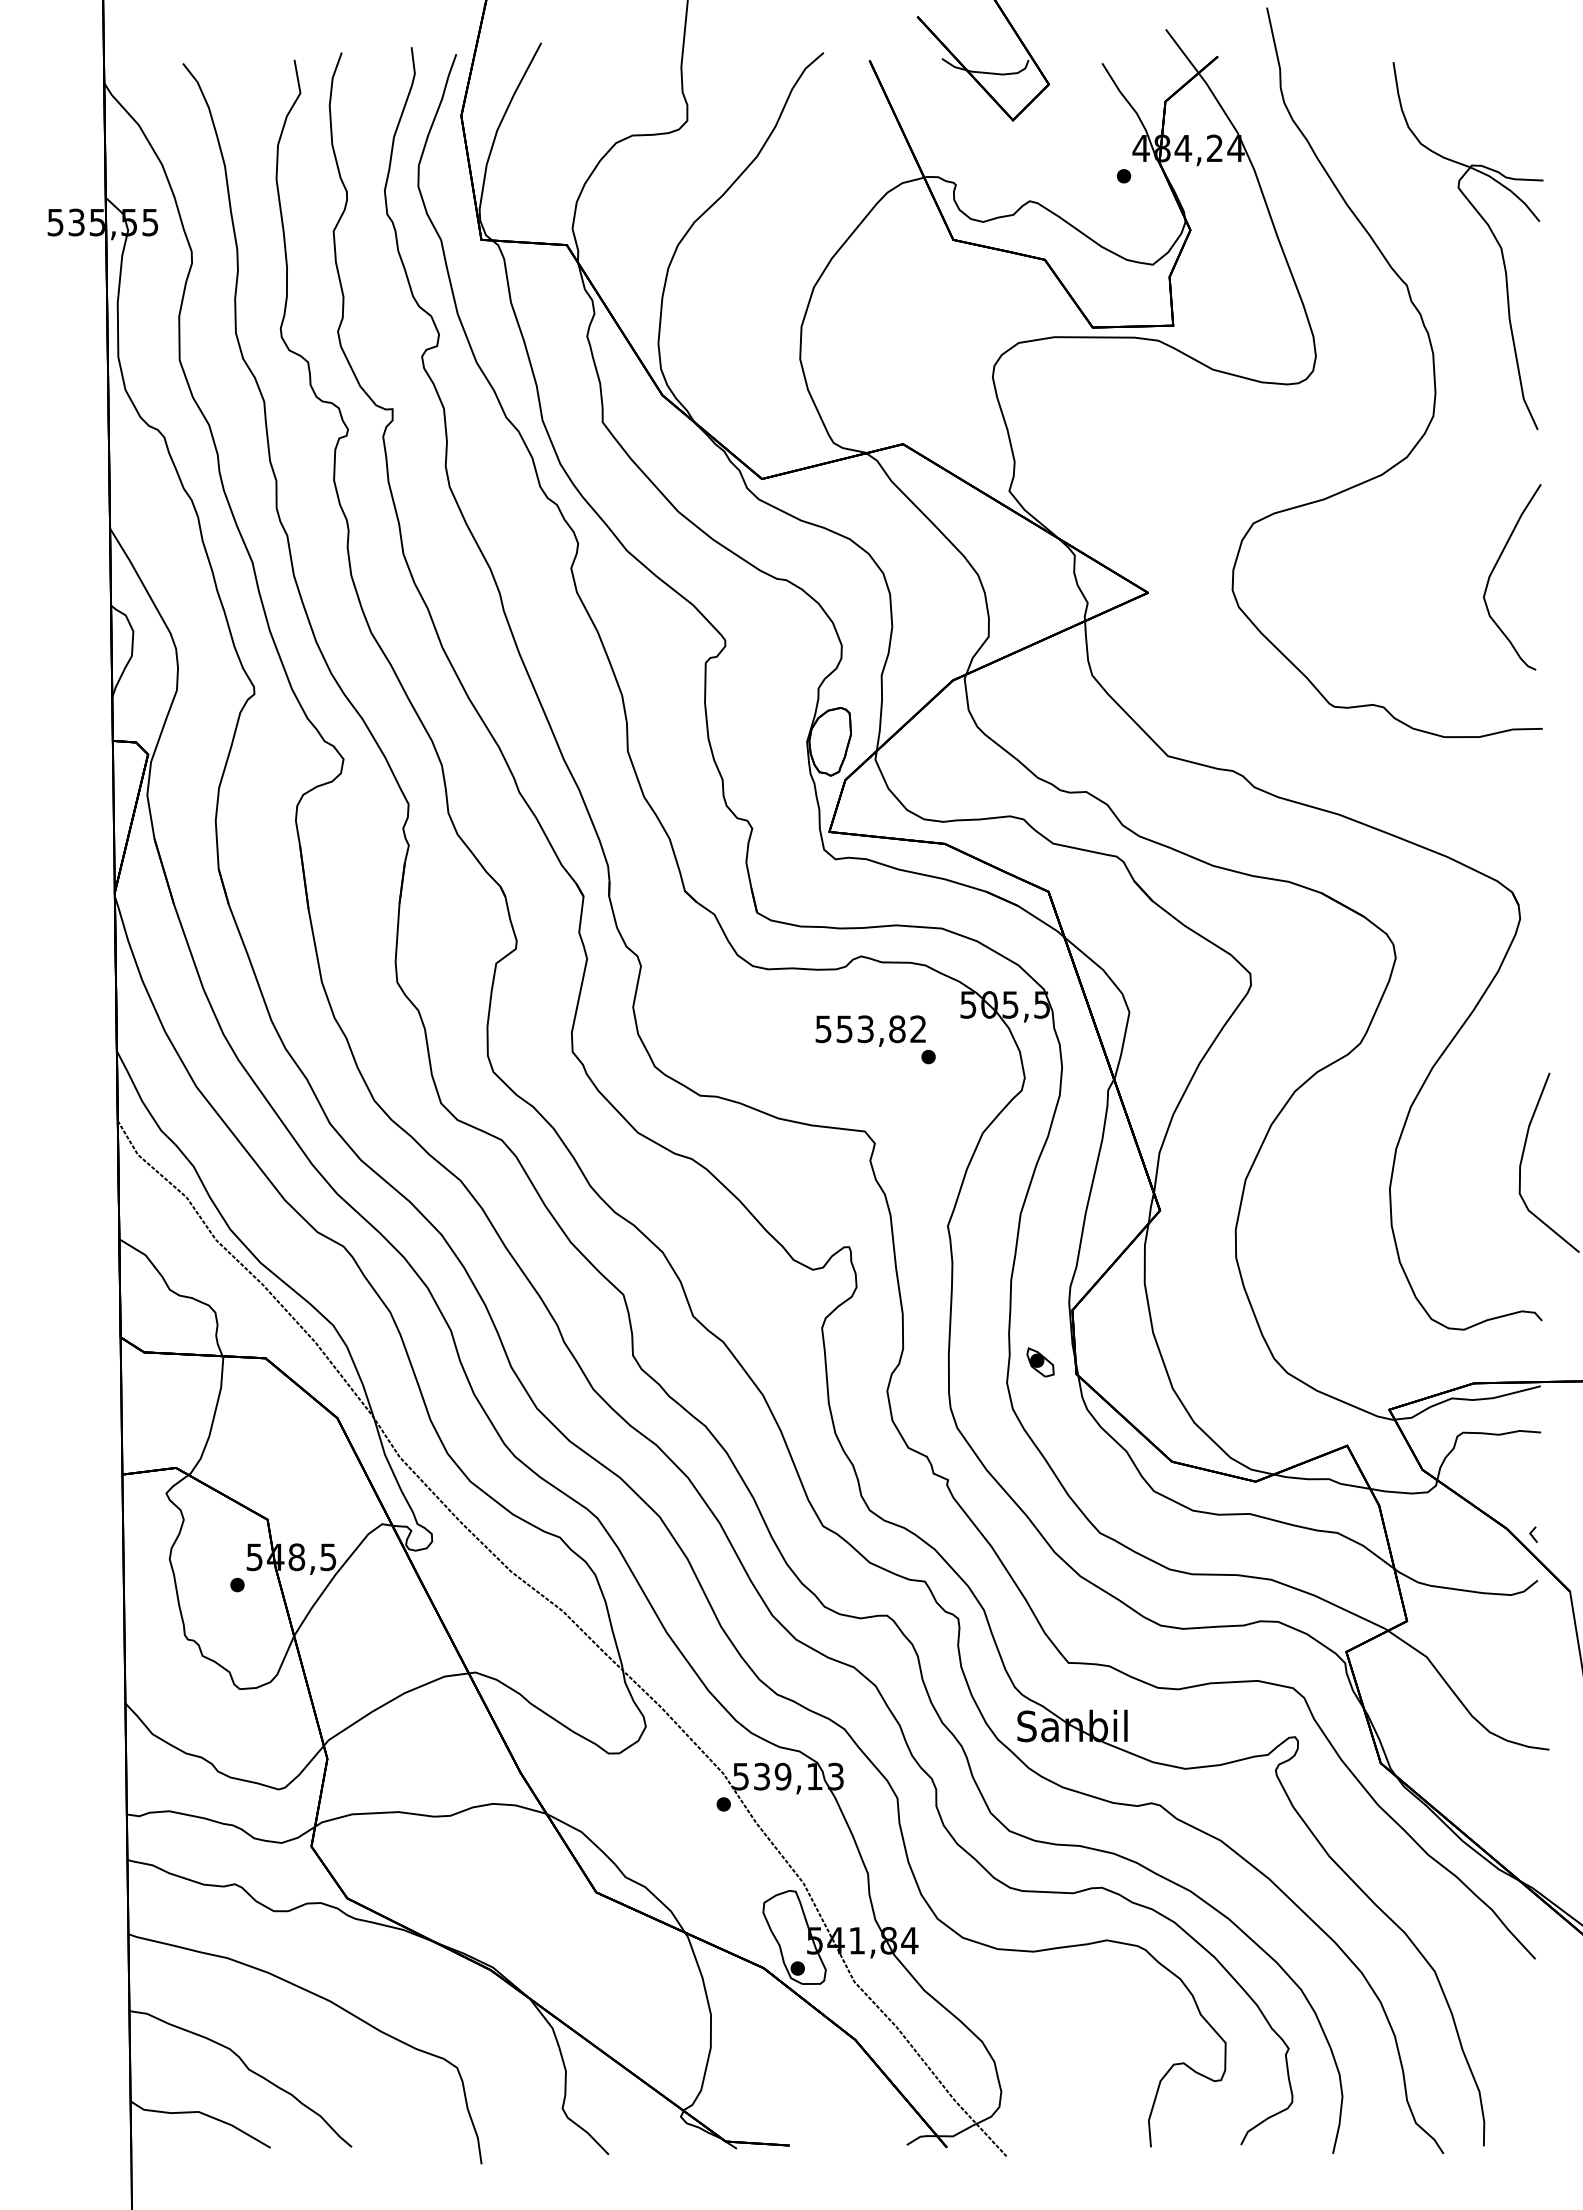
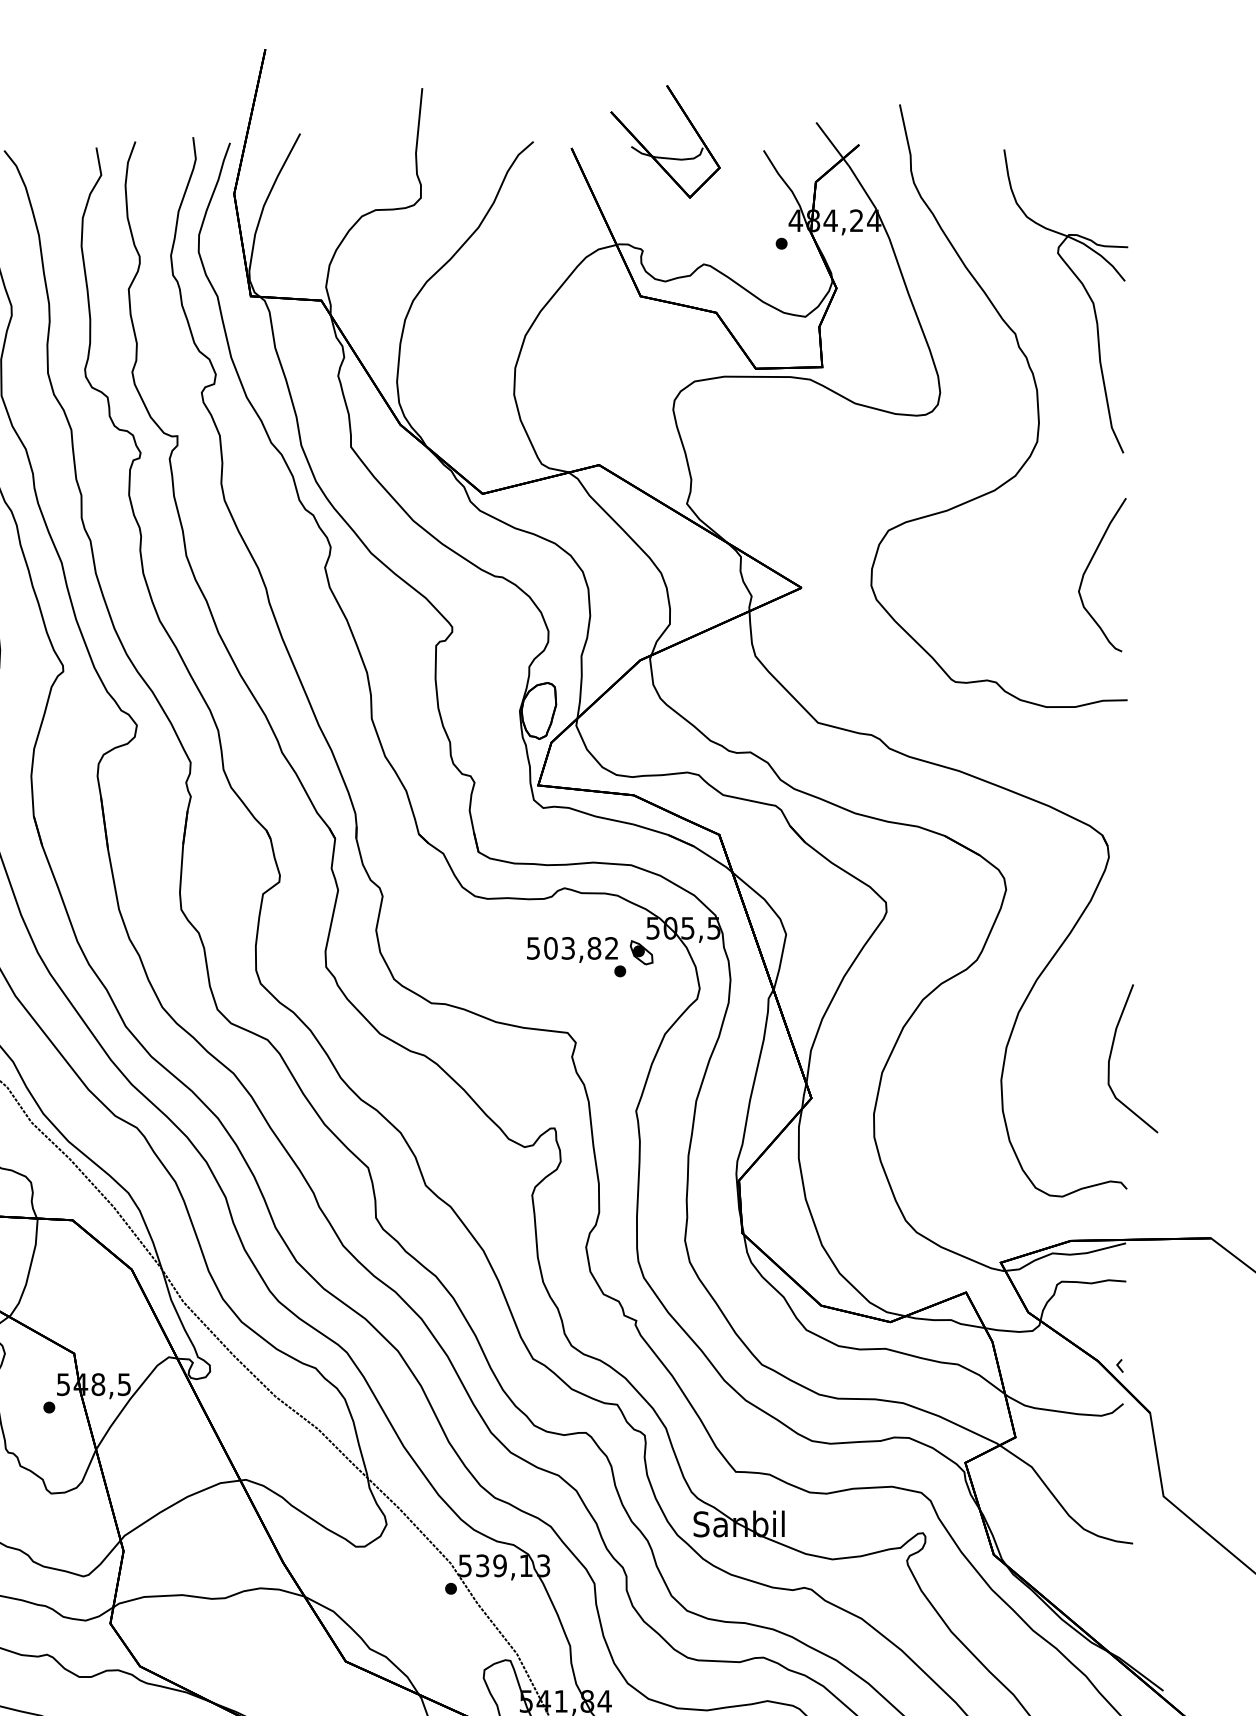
text: (844, 1029) -> (550, 948), 553,82 -> 503,82
part: (1040, 1362) -> (641, 952), moved

